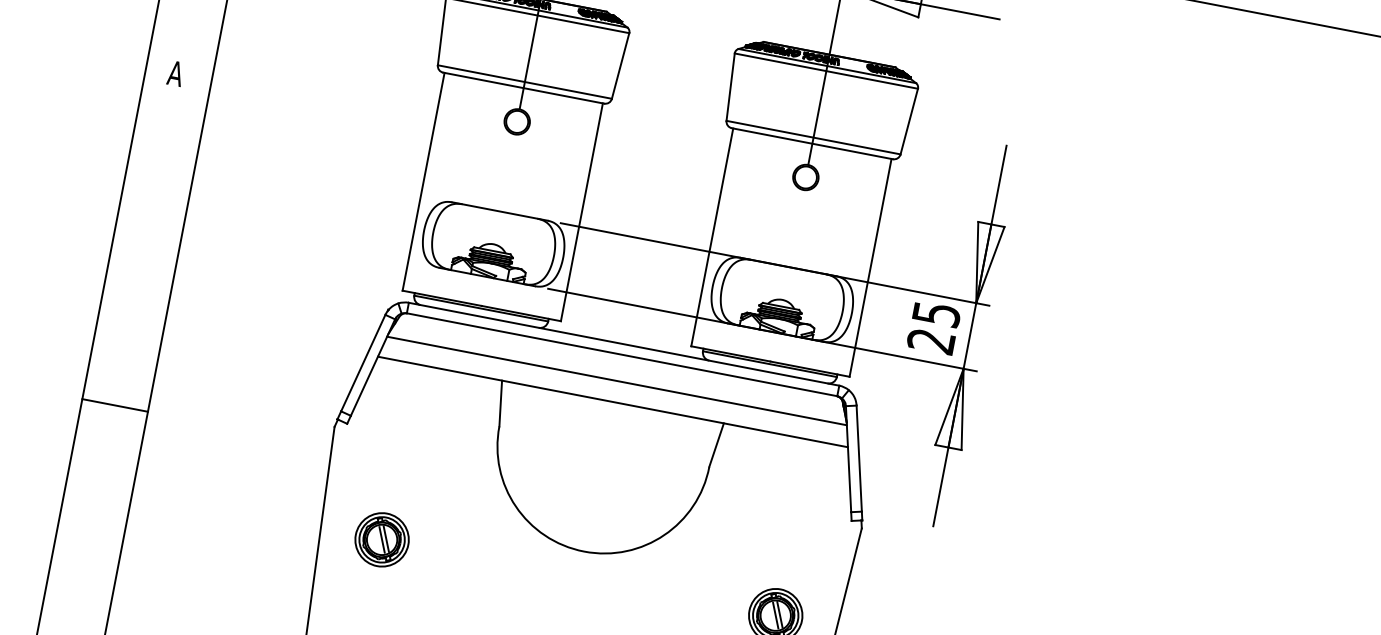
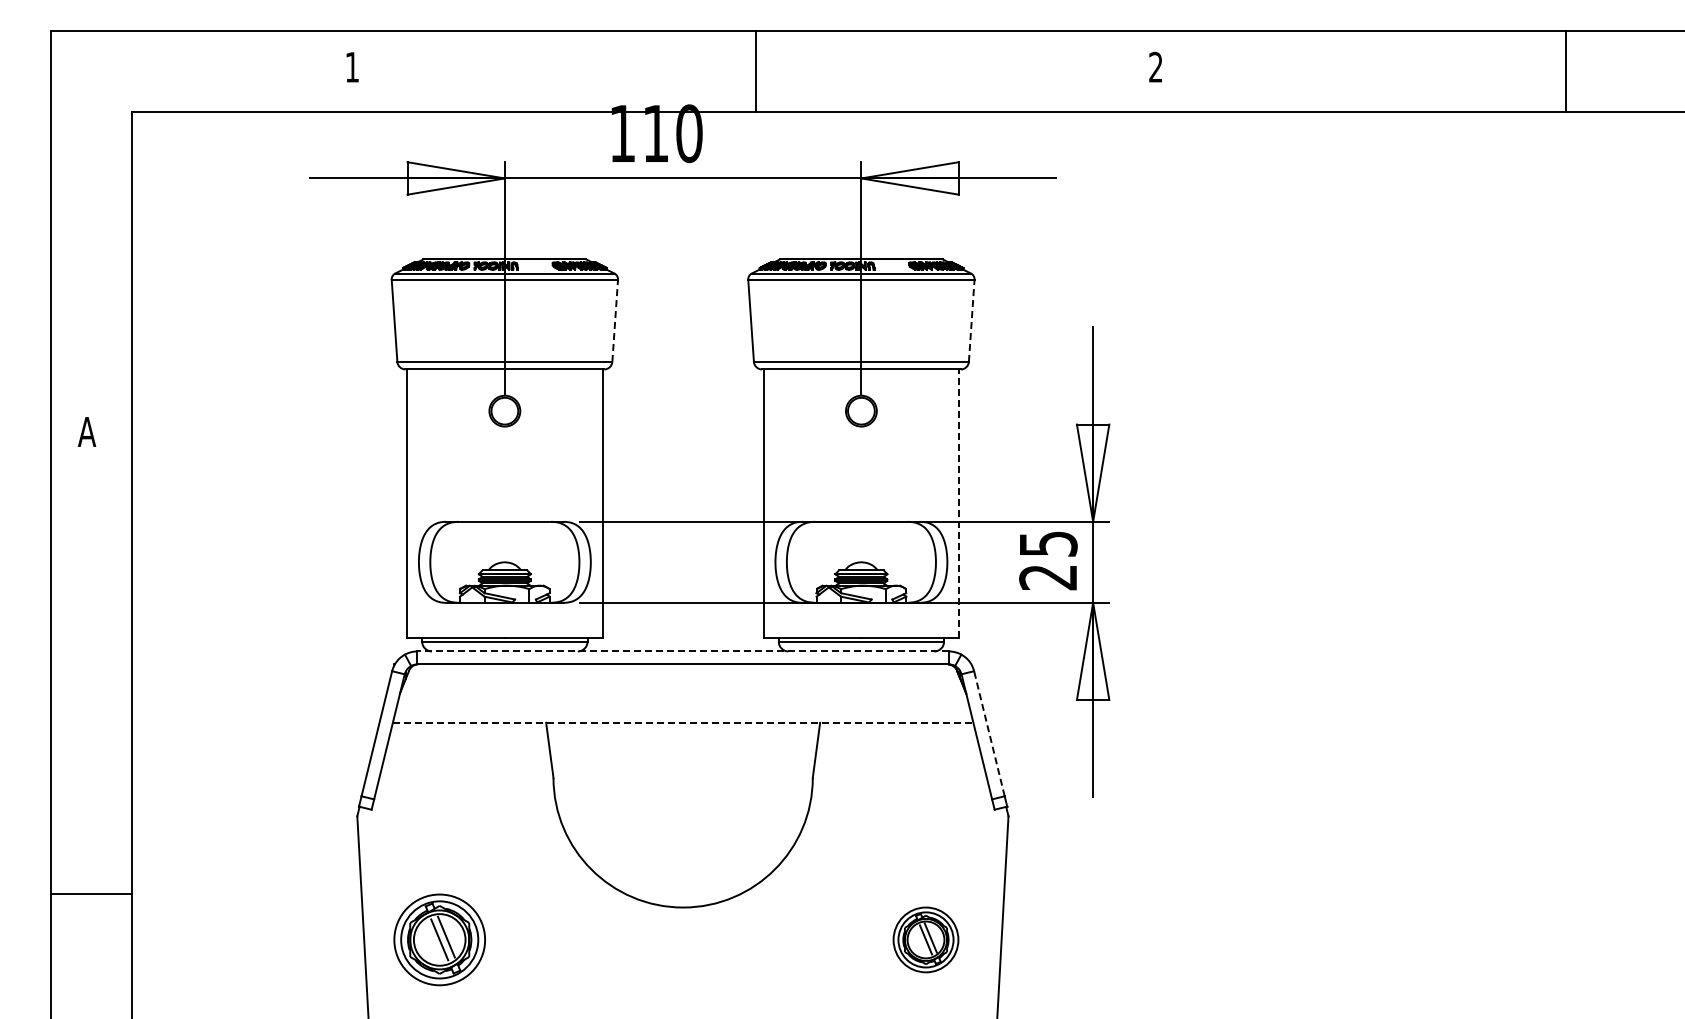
line: (620, 65) -> (615, 320), solid -> dashed
line: (909, 121) -> (971, 320), solid -> dashed
line: (870, 267) -> (959, 503), solid -> dashed
line: (624, 344) -> (683, 651), solid -> dashed
line: (617, 380) -> (683, 696), removed
line: (613, 401) -> (683, 722), solid -> dashed
line: (114, 405) -> (90, 894), moved
line: (859, 458) -> (989, 733), solid -> dashed
part: (381, 539) -> (439, 939), size x1.4

